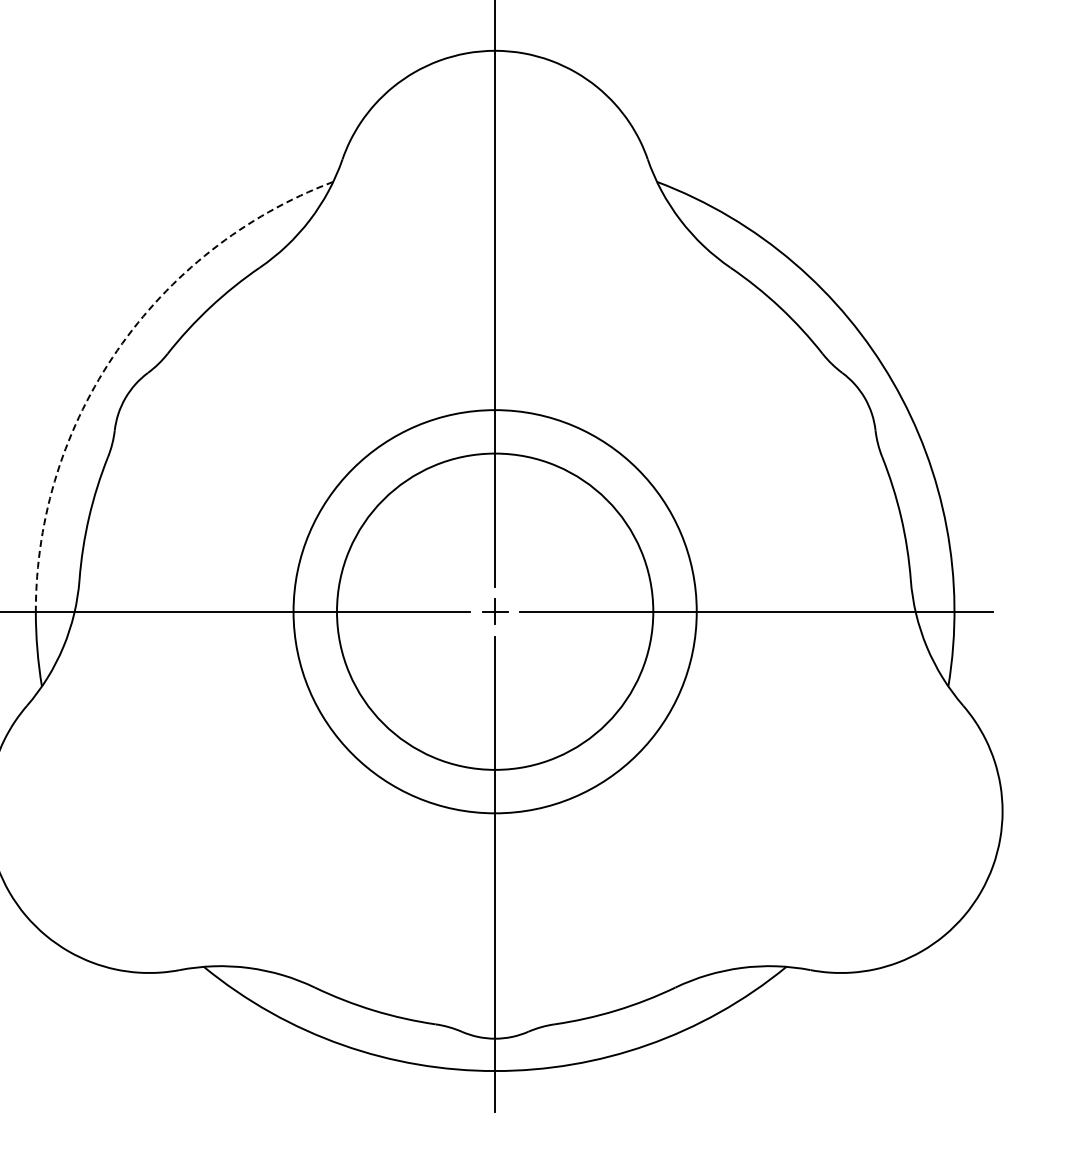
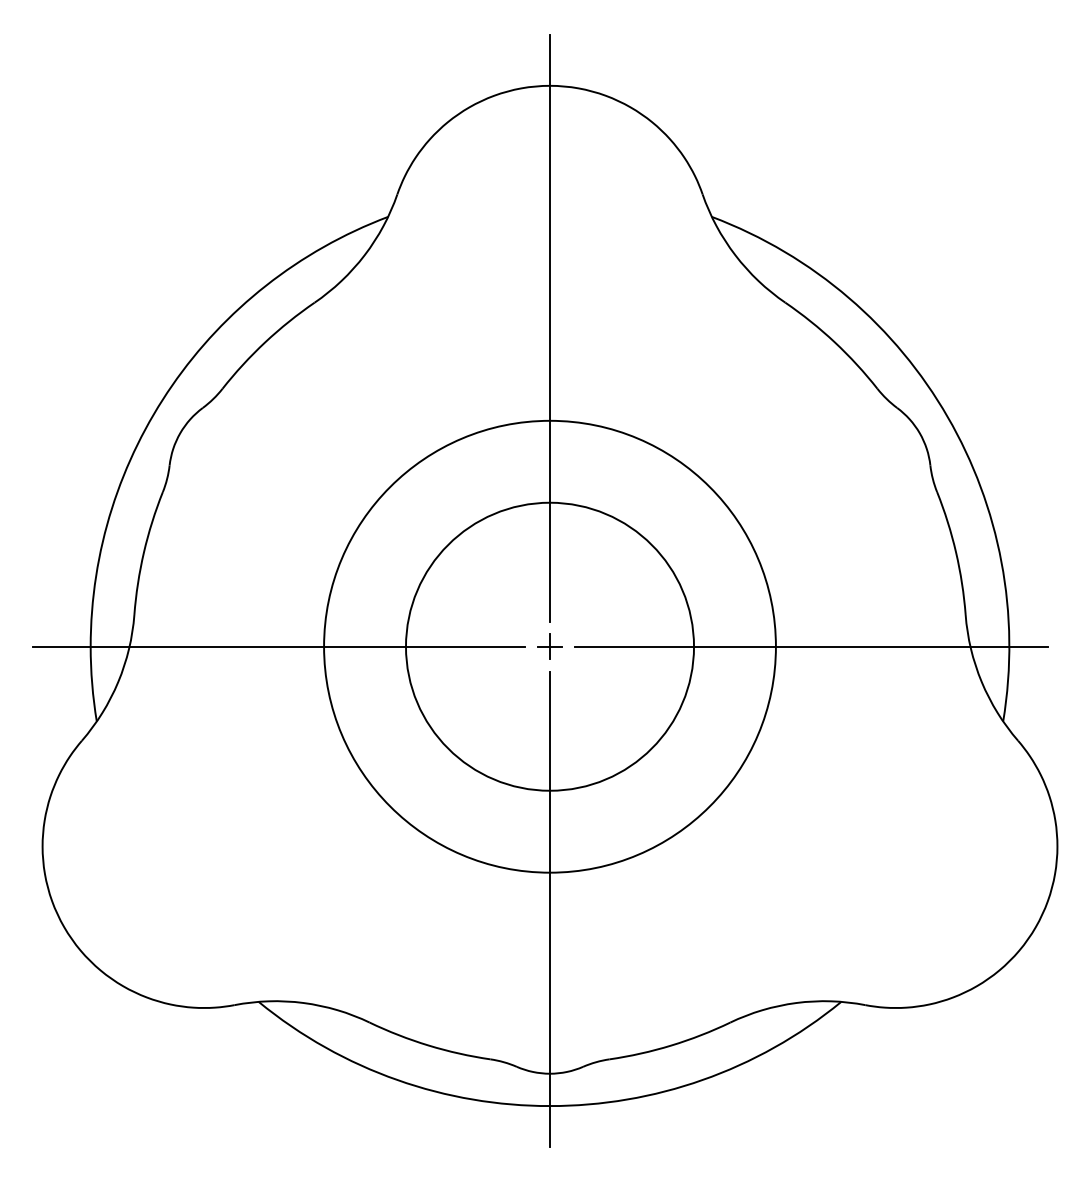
arc: (117, 350) -> (172, 385), dashed -> solid
circle: (494, 611) -> (549, 646), size x1.43
circle: (495, 611) -> (550, 646), size x0.71

